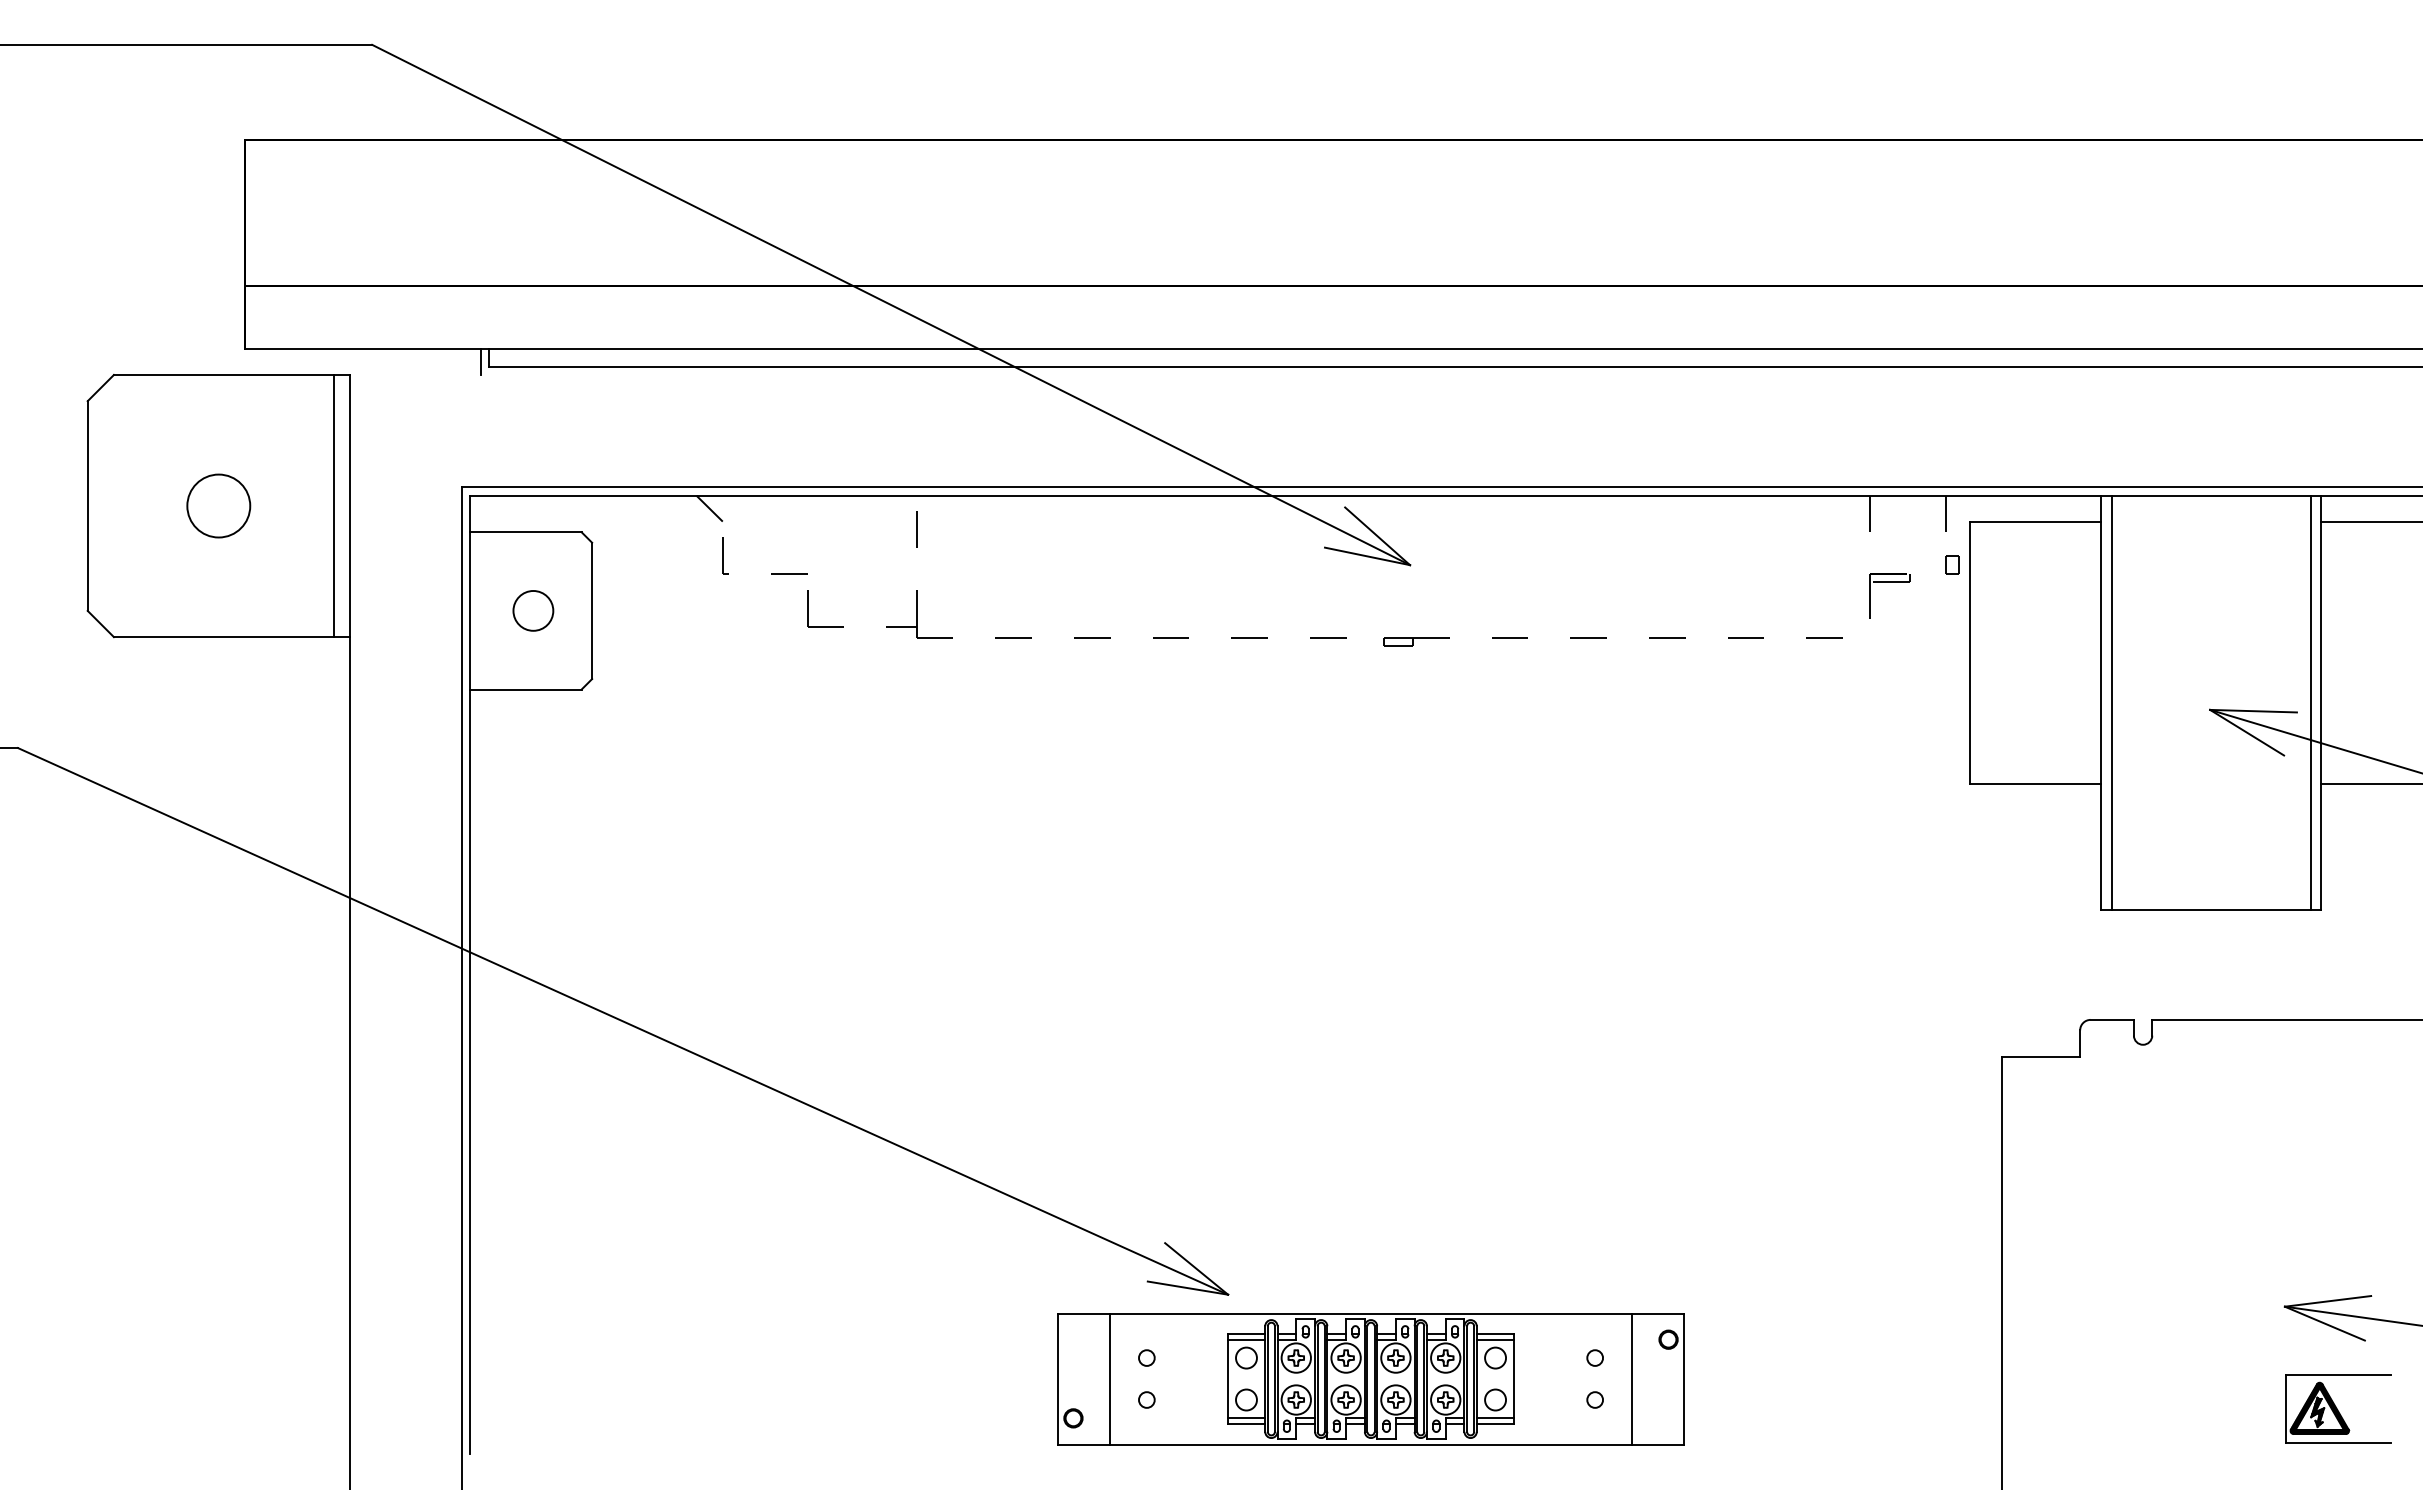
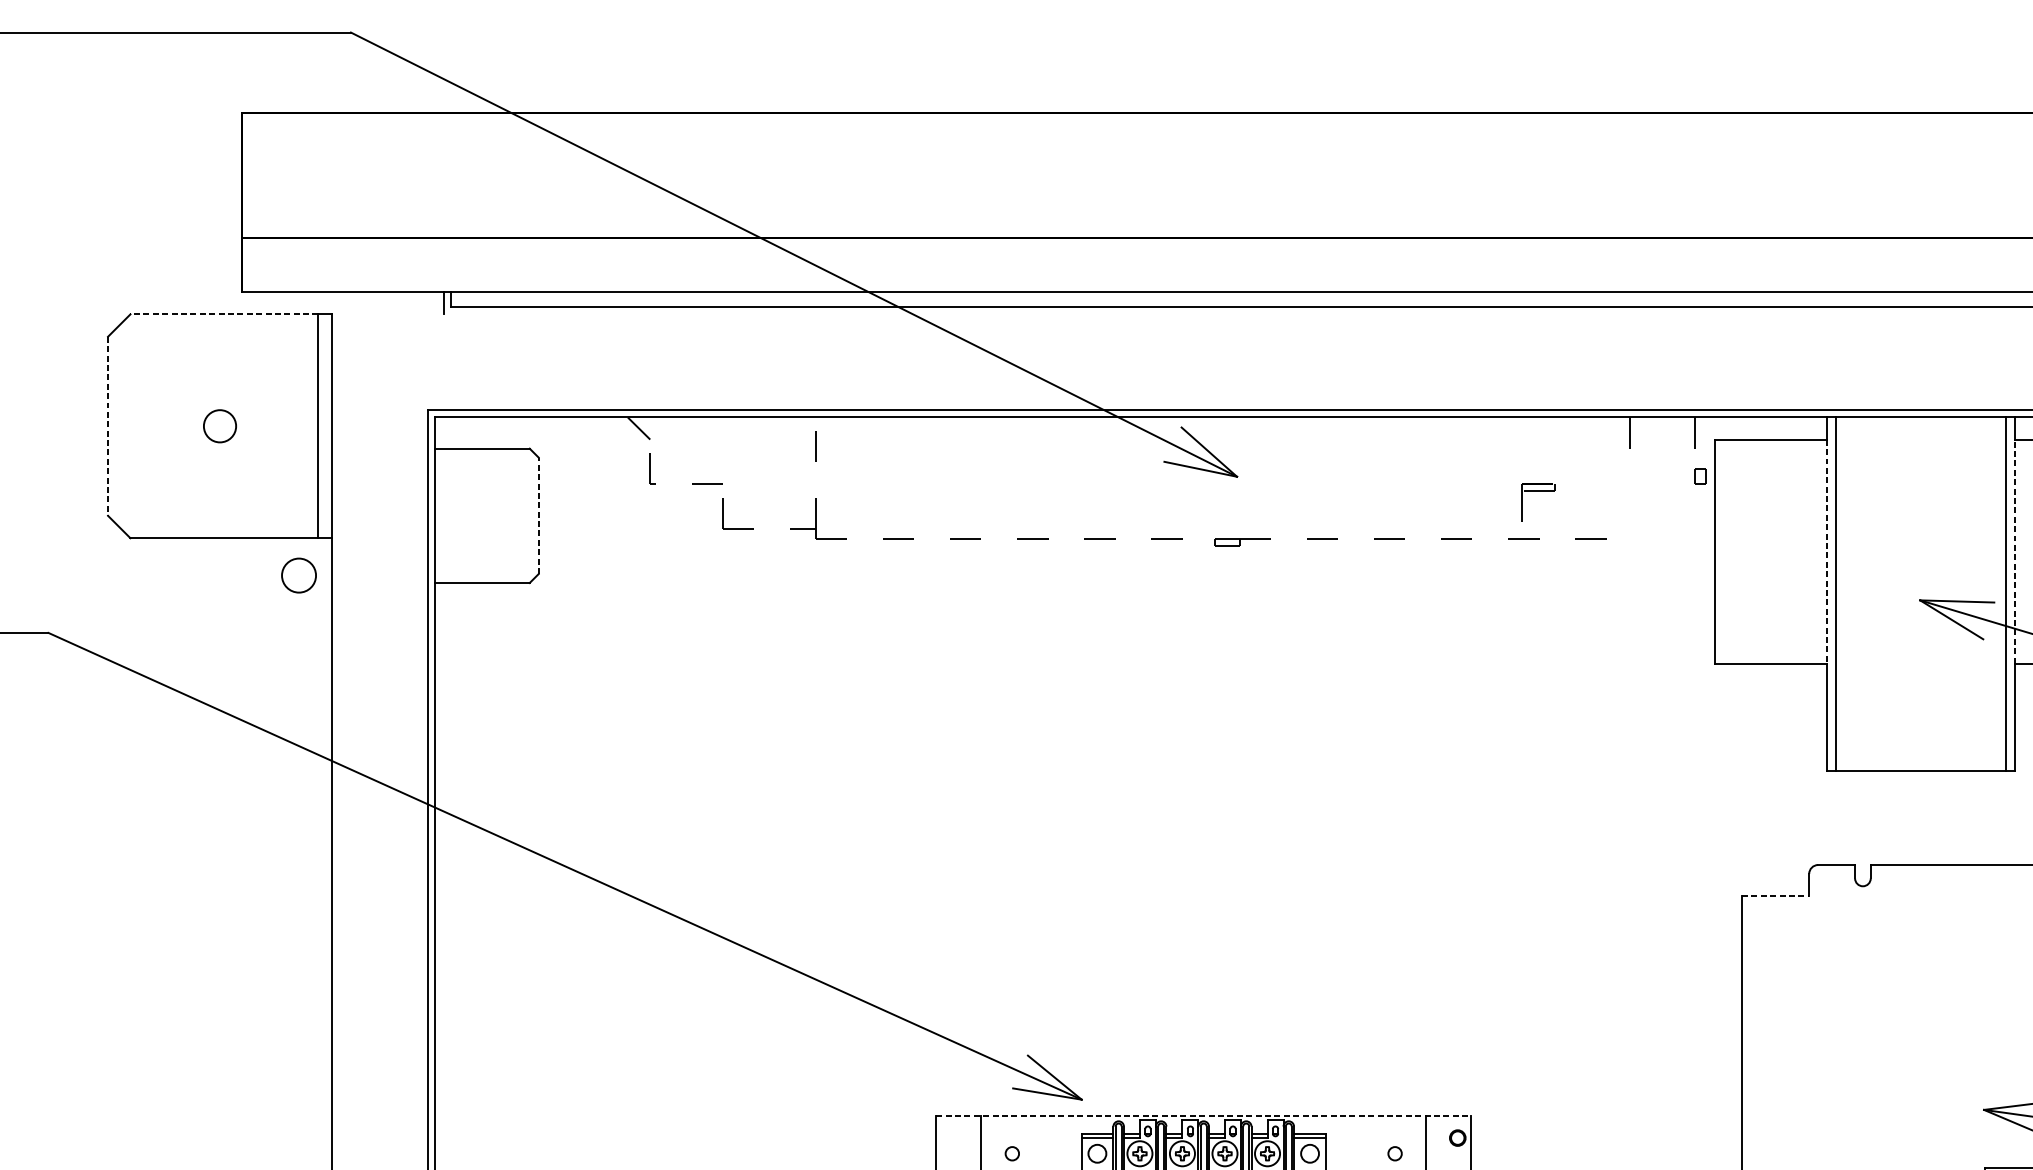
line: (223, 374) -> (223, 313), solid -> dashed
circle: (218, 505) -> (219, 425), size x0.6
line: (87, 506) -> (107, 426), solid -> dashed
part: (1889, 582) -> (1537, 491), moved
circle: (533, 610) -> (299, 575), moved
line: (592, 610) -> (539, 515), solid -> dashed
line: (2321, 652) -> (2015, 551), solid -> dashed
line: (2101, 653) -> (1827, 552), solid -> dashed
line: (2041, 1056) -> (1776, 896), solid -> dashed
line: (1371, 1313) -> (1204, 1115), solid -> dashed

